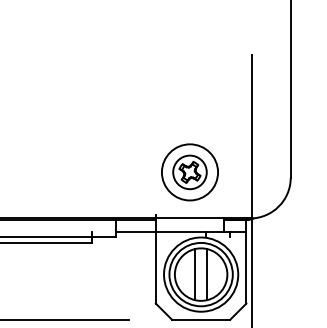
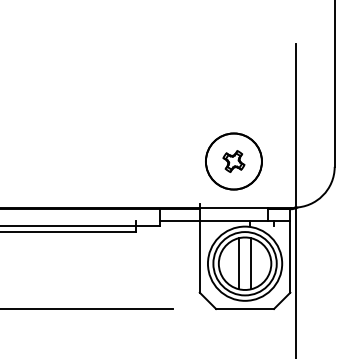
circle: (189, 172) -> (233, 161), size x1.67

